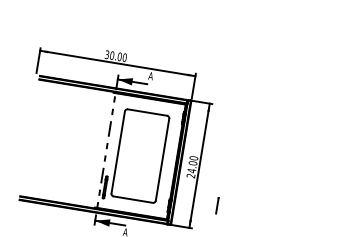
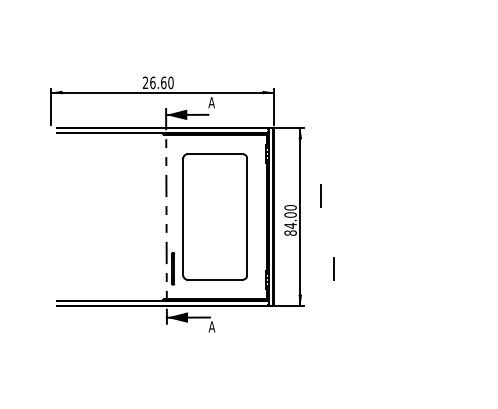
text: (113, 55) -> (154, 82), 30.00 -> 26.60
line: (216, 153) -> (320, 195), added
text: (190, 175) -> (290, 232), 24.00 -> 84.00

